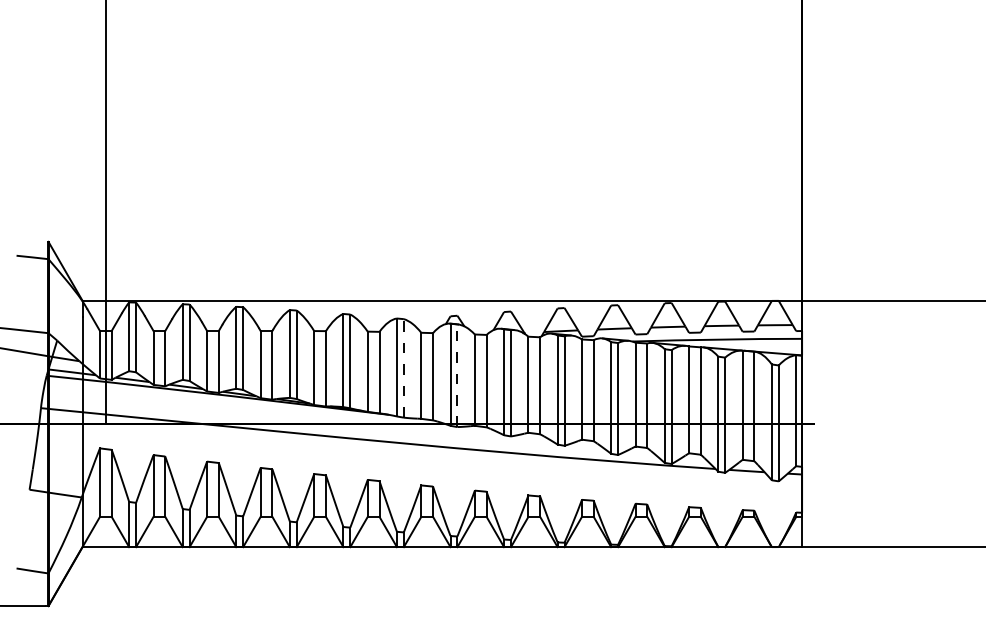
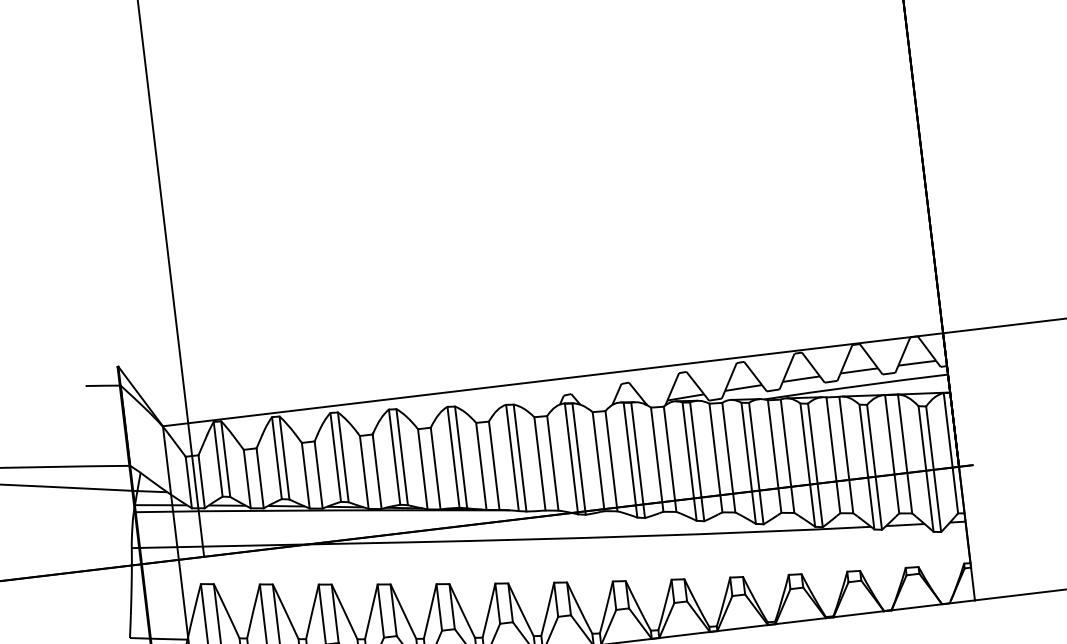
line: (403, 367) -> (519, 457), dashed -> solid
line: (457, 375) -> (579, 458), dashed -> solid

